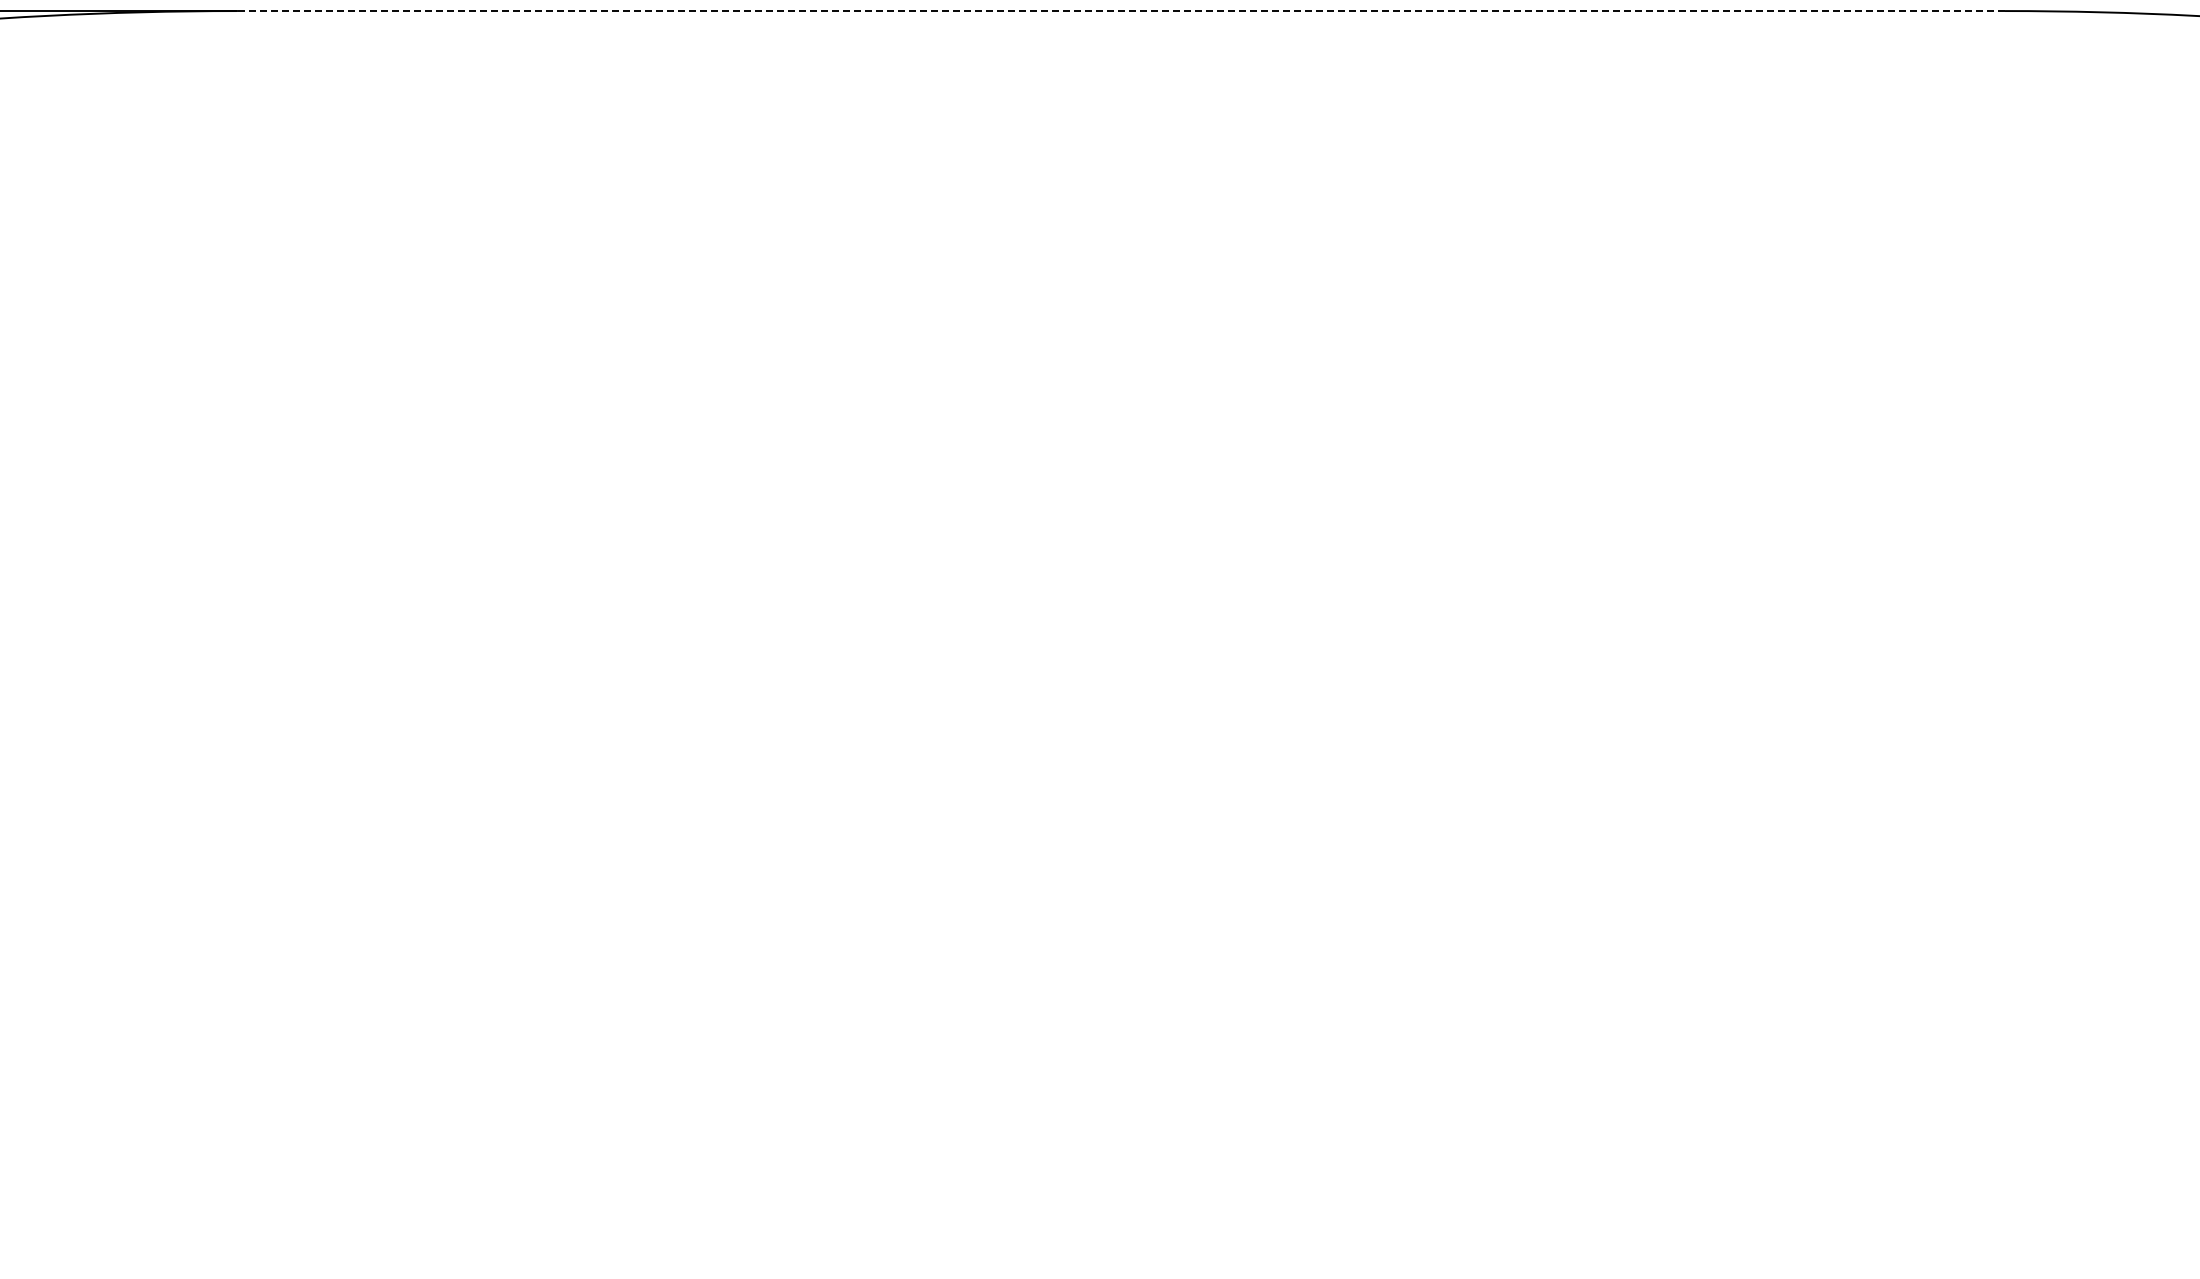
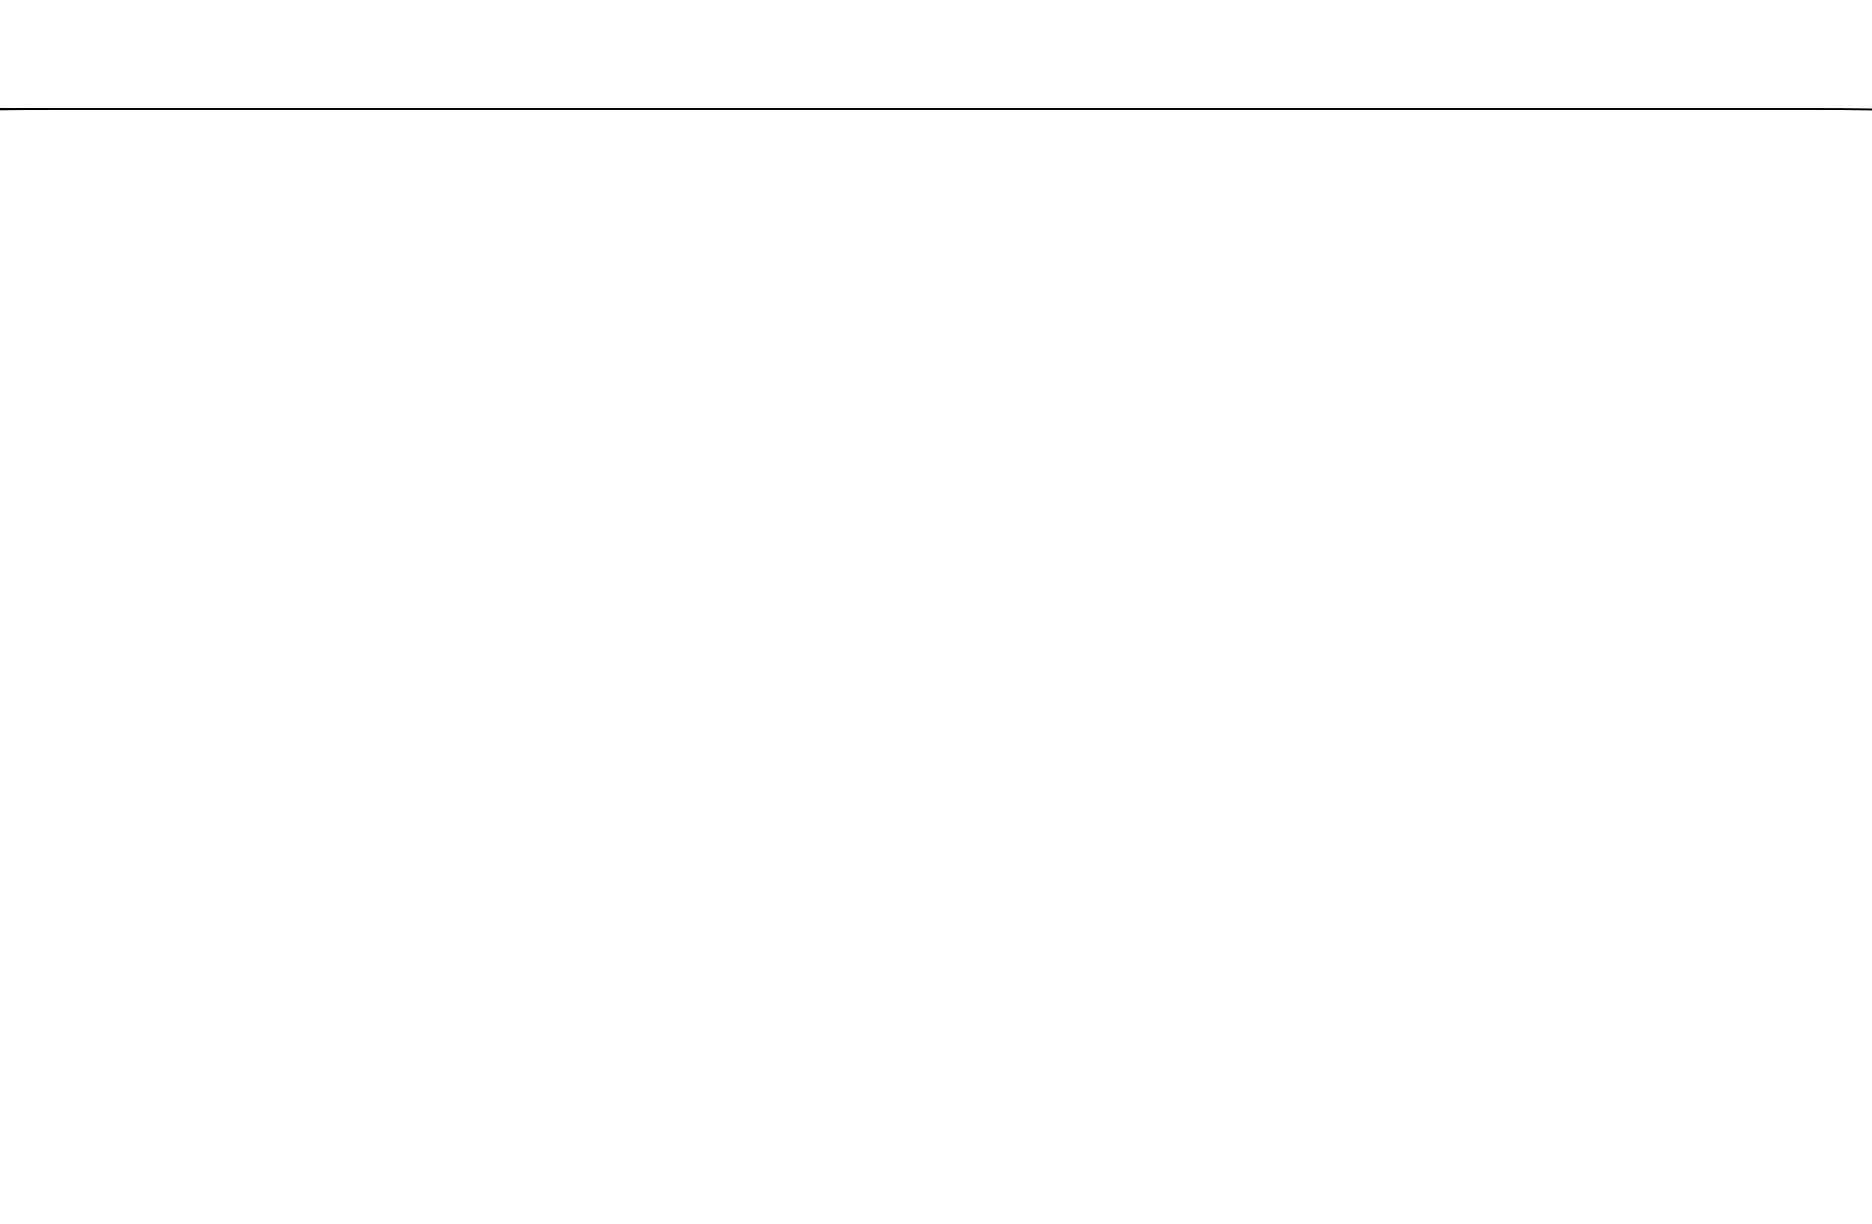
line: (1121, 11) -> (932, 109), dashed -> solid

